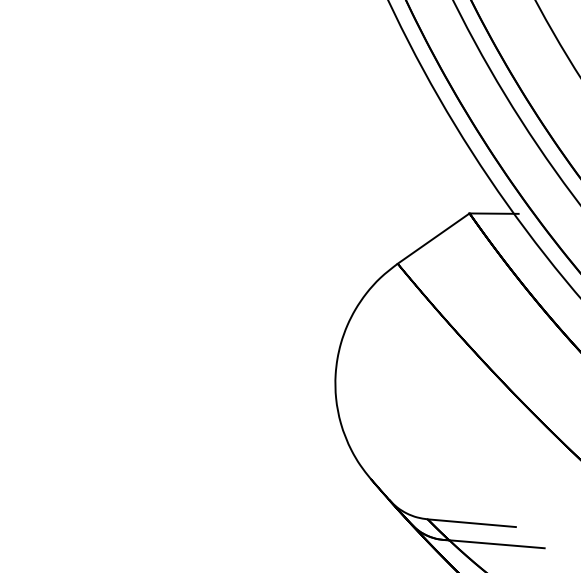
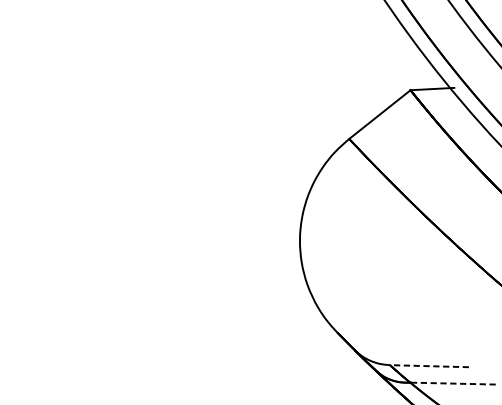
line: (471, 523) -> (429, 366), solid -> dashed
line: (497, 544) -> (453, 383), solid -> dashed

